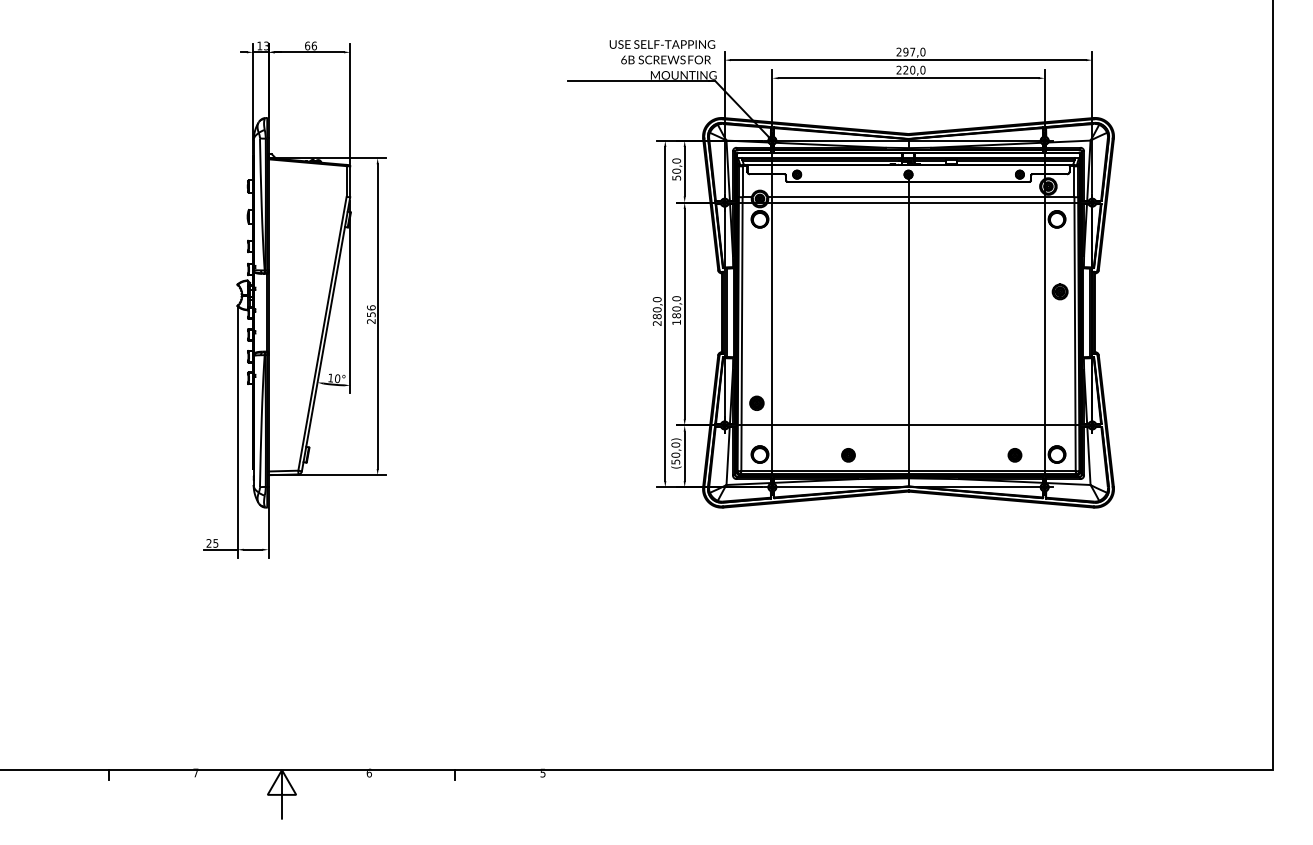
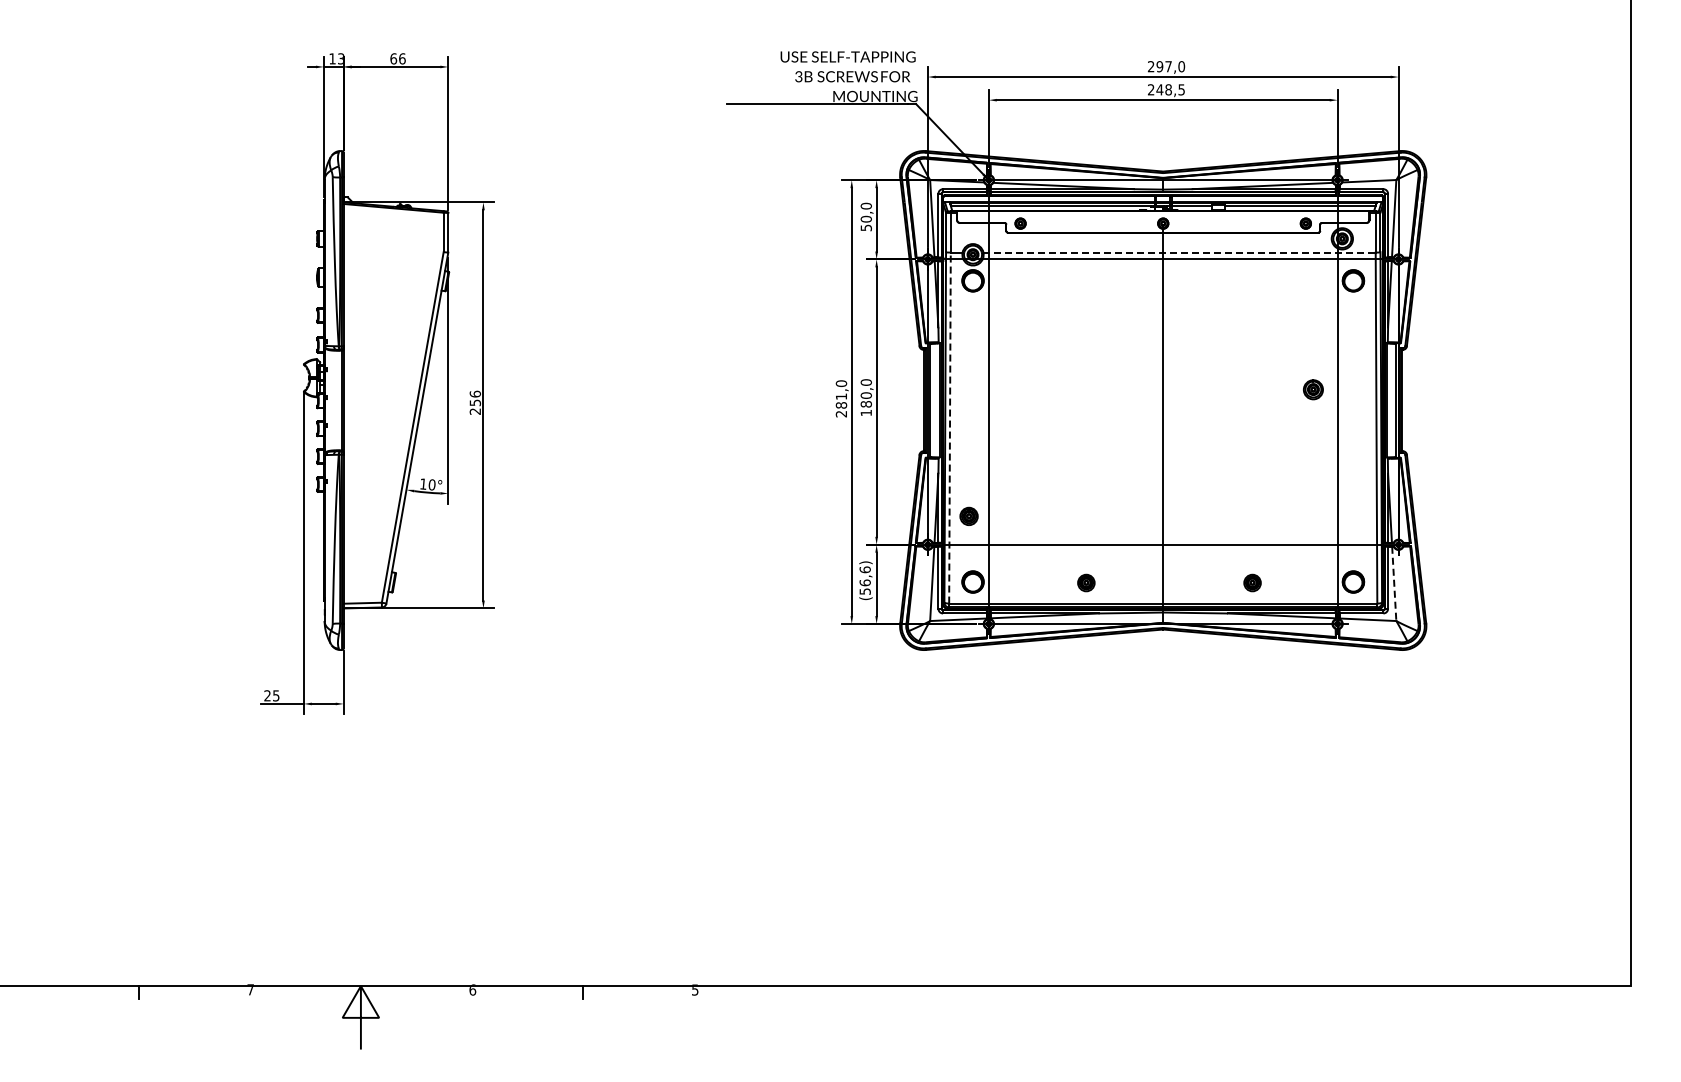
text: (623, 59) -> (798, 76), 6B -> 3B
text: (914, 69) -> (1170, 89), 220,0 -> 248,5
line: (922, 197) -> (1180, 252), solid -> dashed
part: (1060, 291) -> (1313, 389), moved
text: (657, 309) -> (841, 396), 280,0 -> 281,0
line: (741, 333) -> (949, 427), solid -> dashed
text: (675, 450) -> (864, 576), (50,0) -> (56,6)
part: (1014, 454) -> (1252, 582), moved
line: (1089, 456) -> (1394, 584), solid -> dashed

